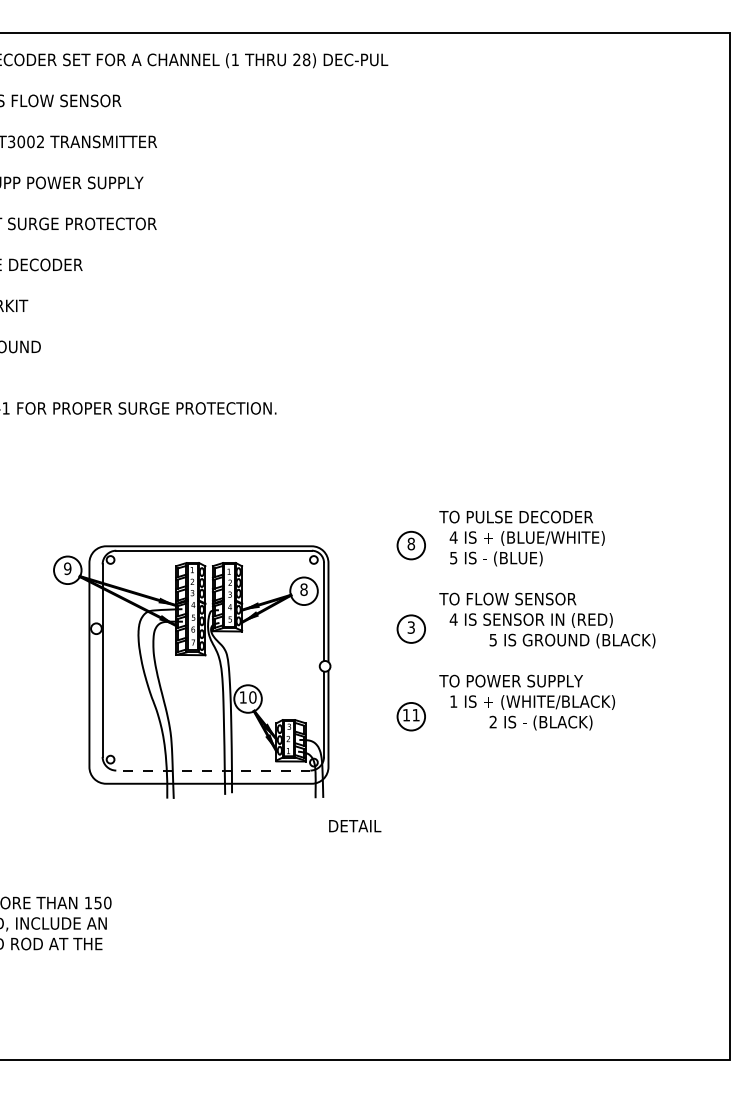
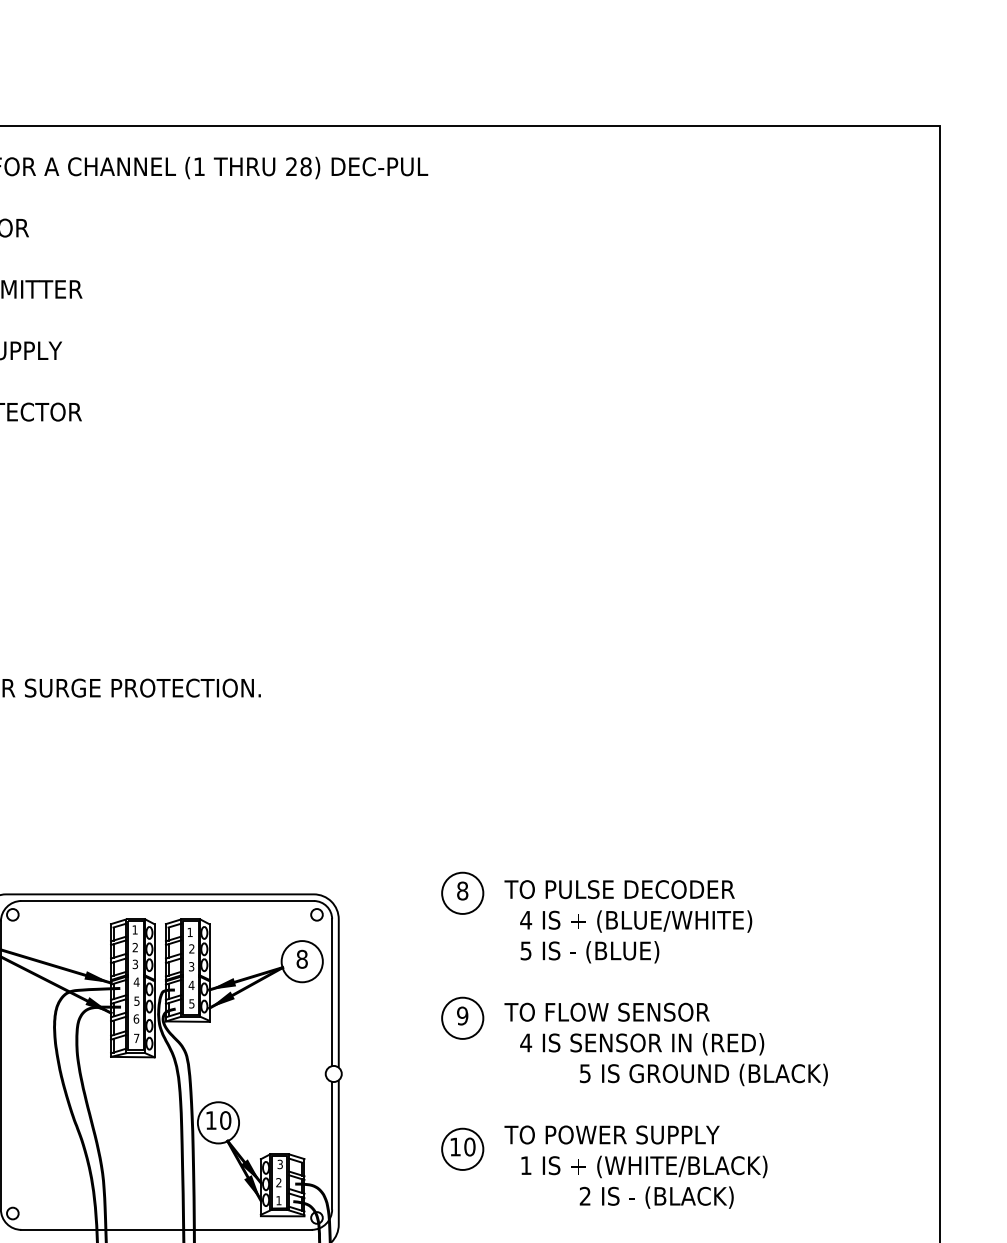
text: (547, 620) -> (666, 1044), moved
text: (411, 627) -> (462, 1015), 3 -> 9
text: (415, 714) -> (468, 1145), 11 -> 10
line: (212, 770) -> (165, 1229), dashed -> solid

